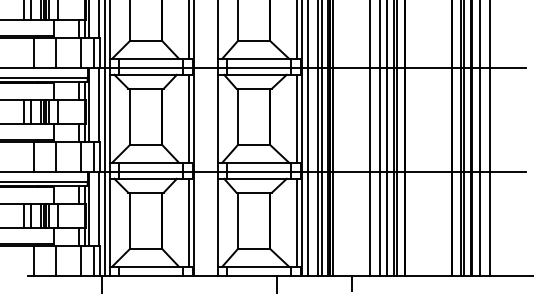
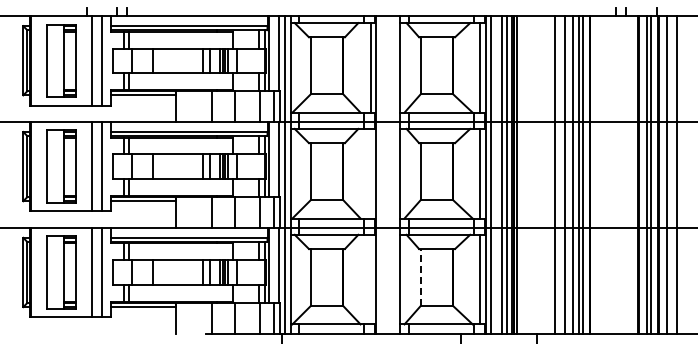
line: (188, 118) -> (370, 173), removed
line: (237, 220) -> (420, 277), solid -> dashed
line: (188, 222) -> (370, 279), removed

